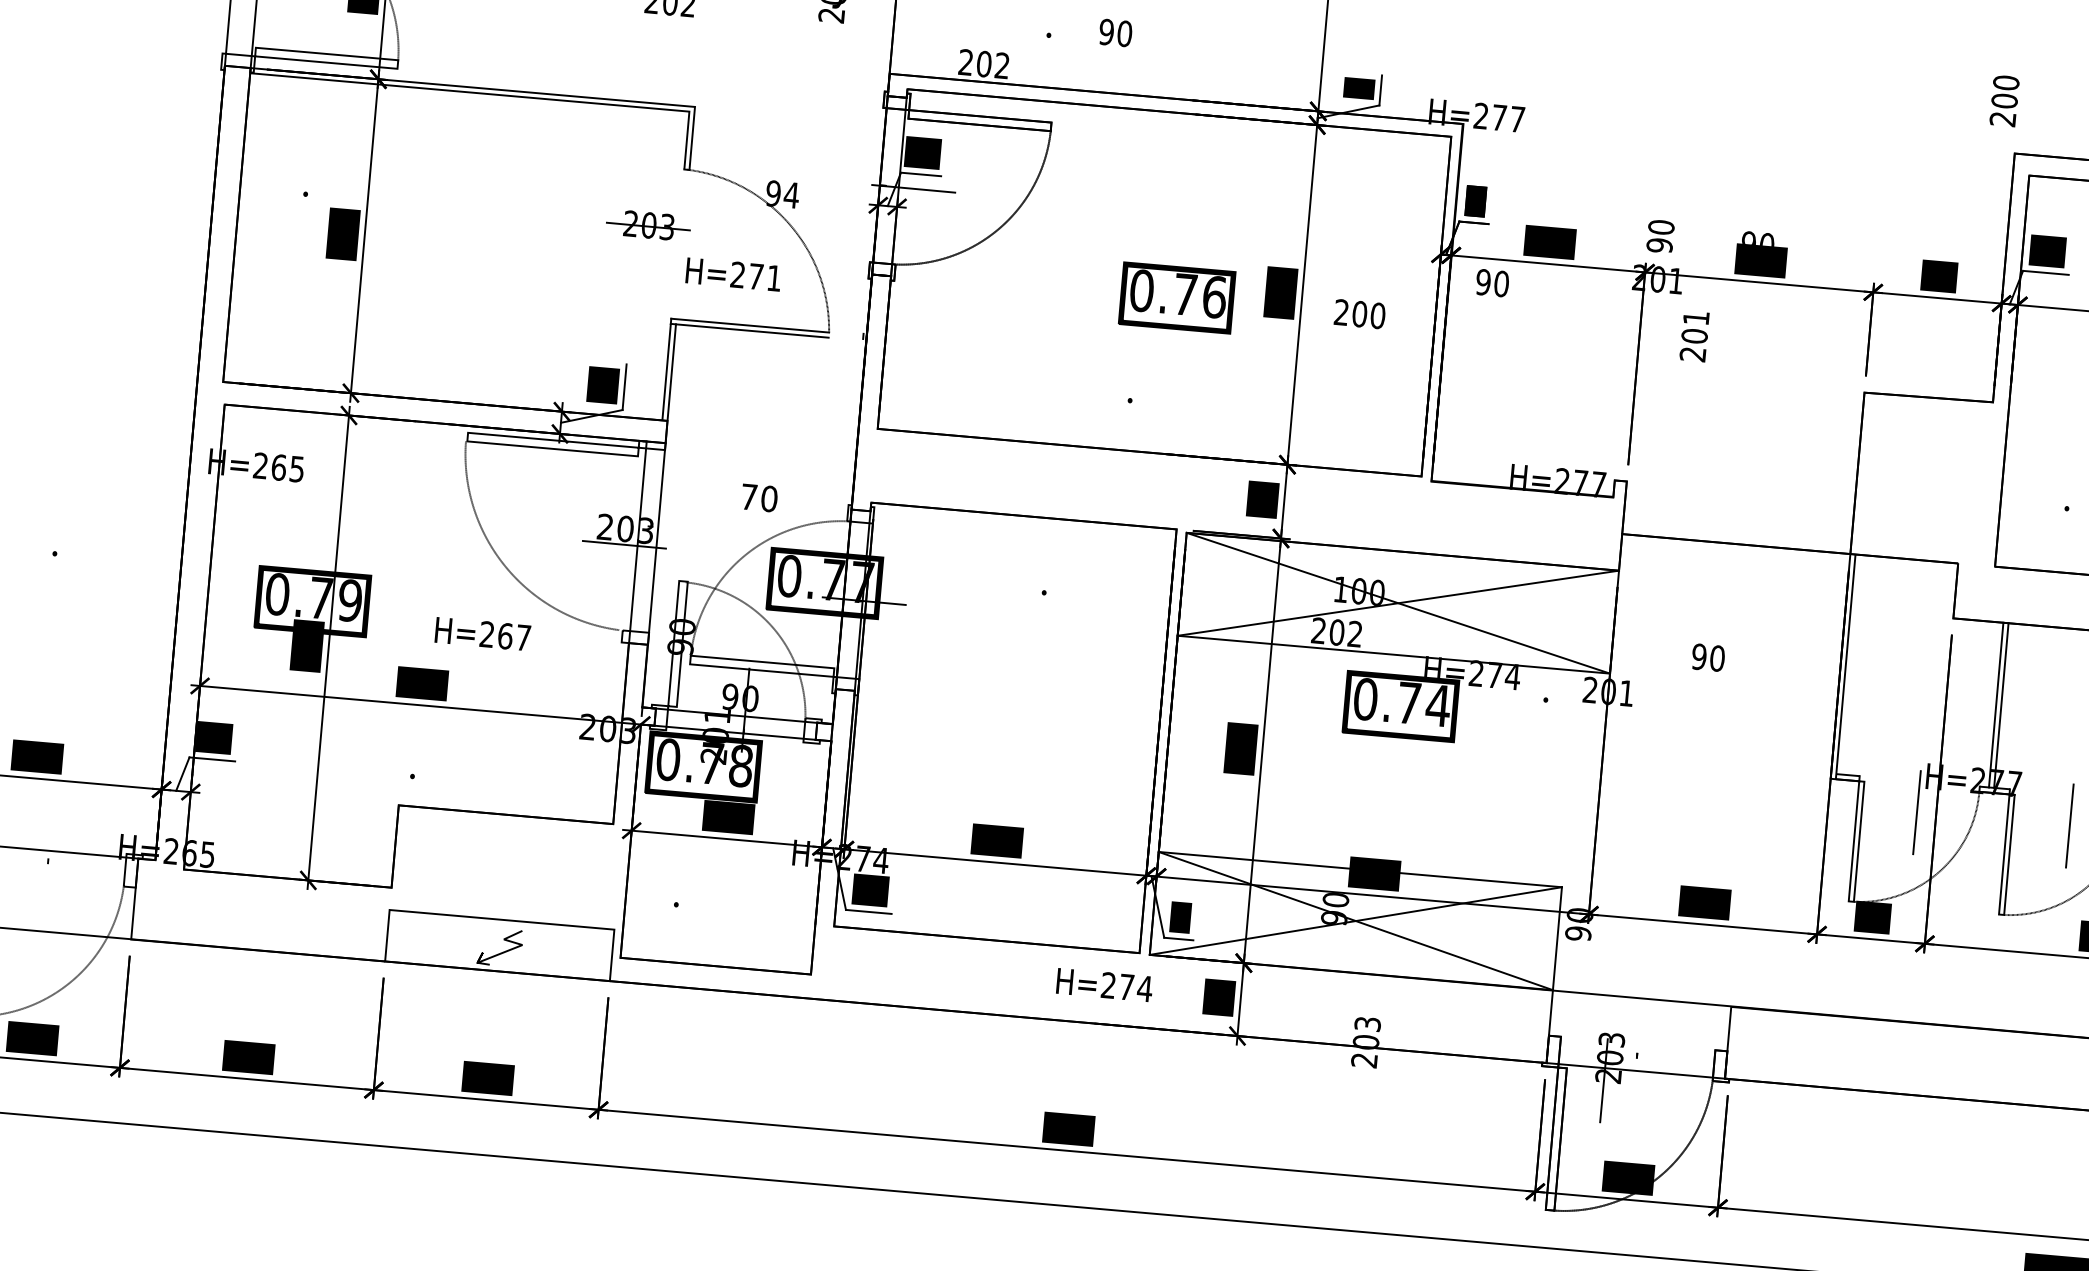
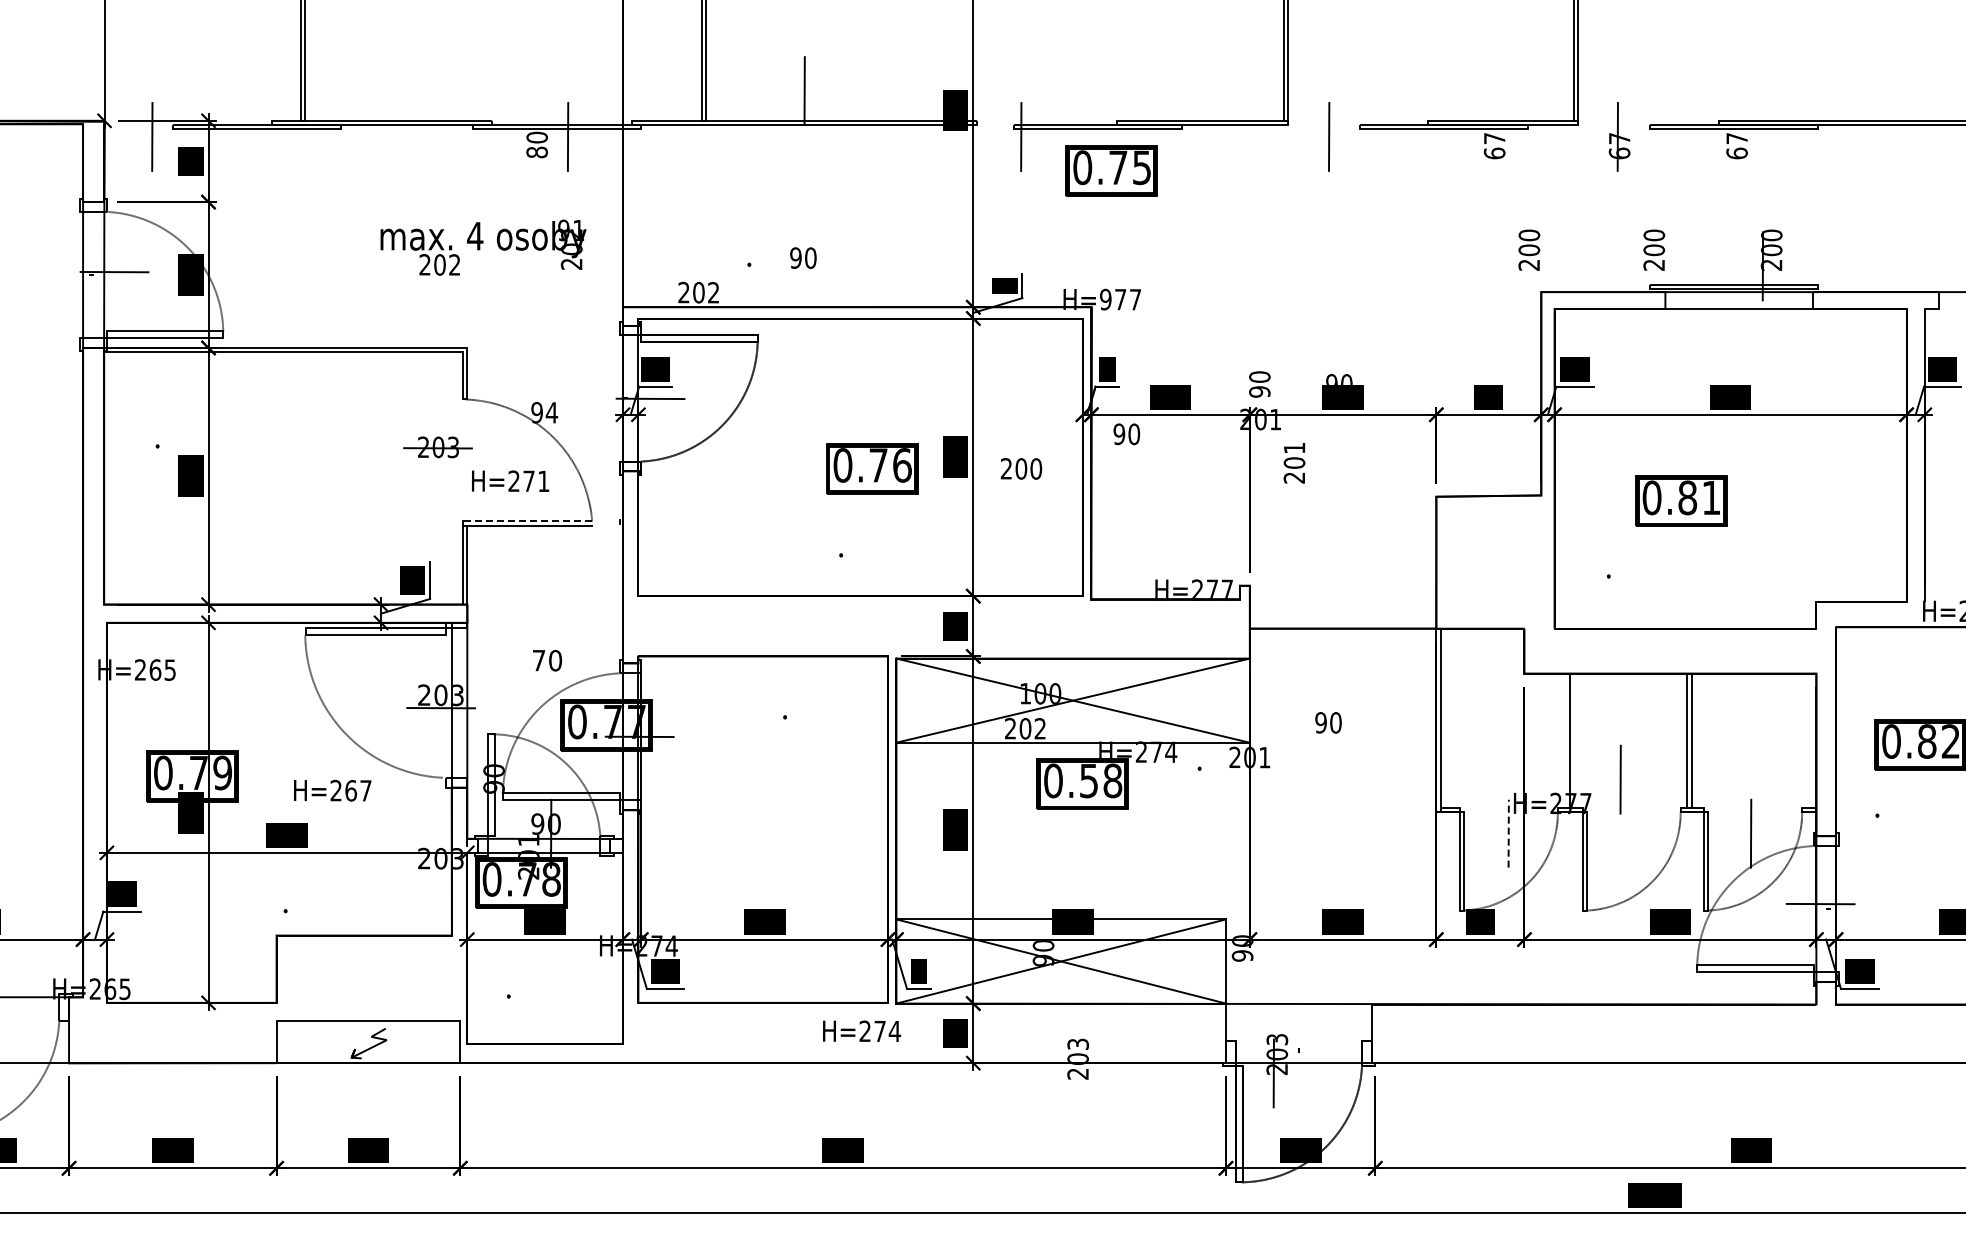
text: (1480, 115) -> (1105, 299), H=277 -> H=977
line: (750, 325) -> (527, 521), solid -> dashed
text: (1424, 703) -> (1101, 780), 0.74 -> 0.58
line: (1996, 704) -> (1565, 740), removed
line: (1916, 812) -> (1508, 833), solid -> dashed
line: (2069, 825) -> (1620, 779), moved

